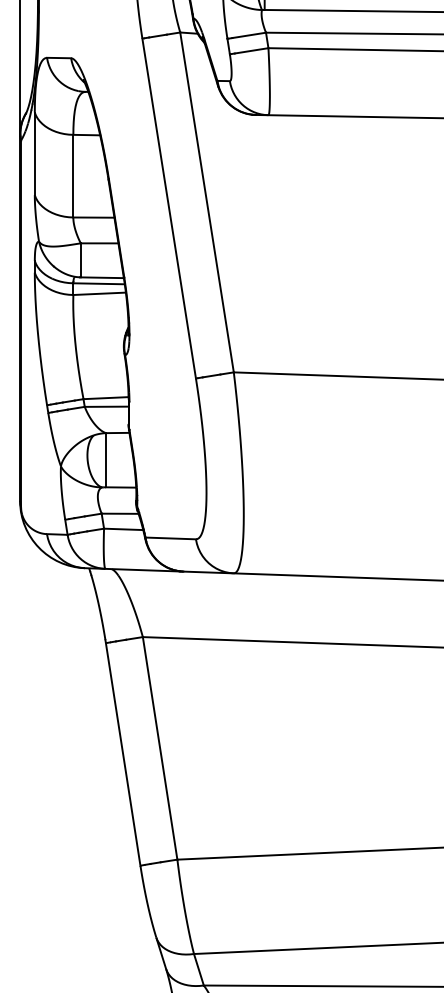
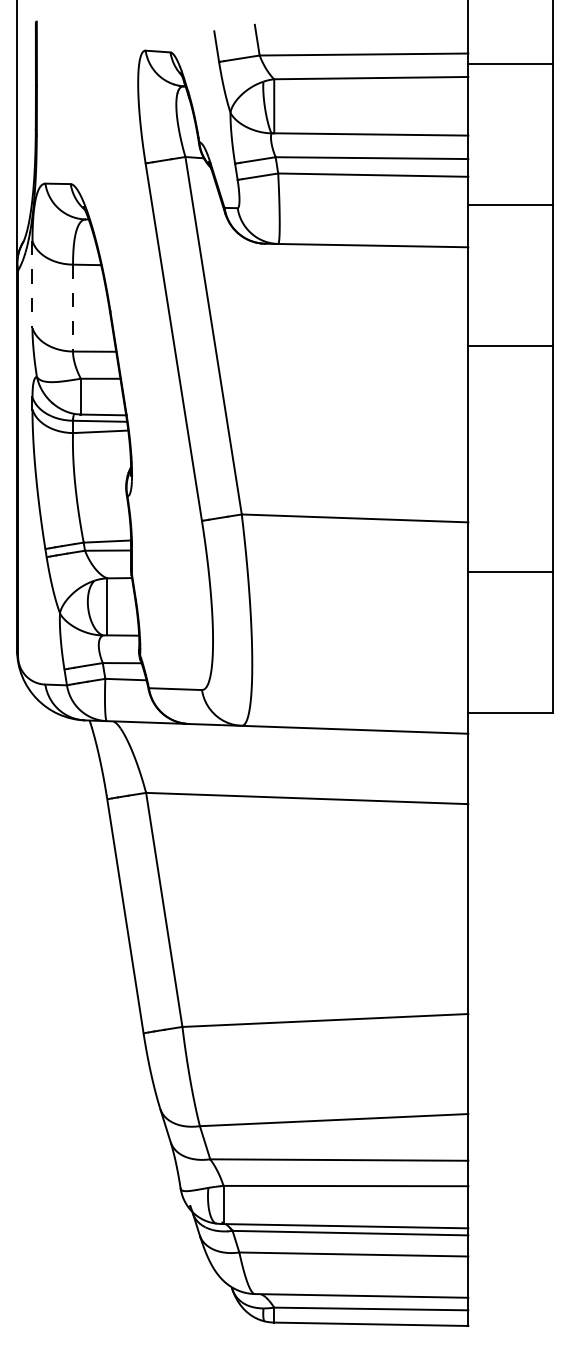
line: (34, 154) -> (32, 285), solid -> dashed
line: (73, 176) -> (73, 308), solid -> dashed

